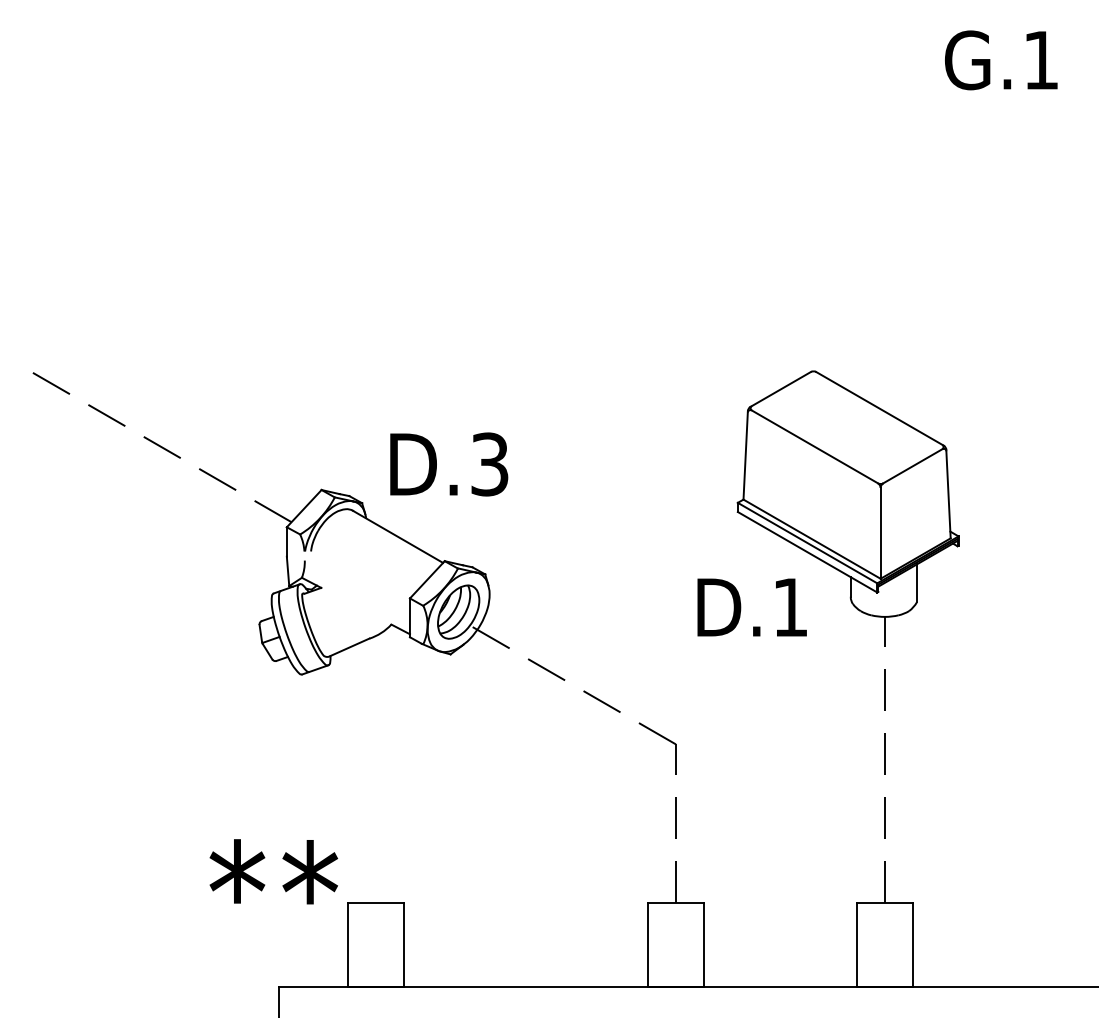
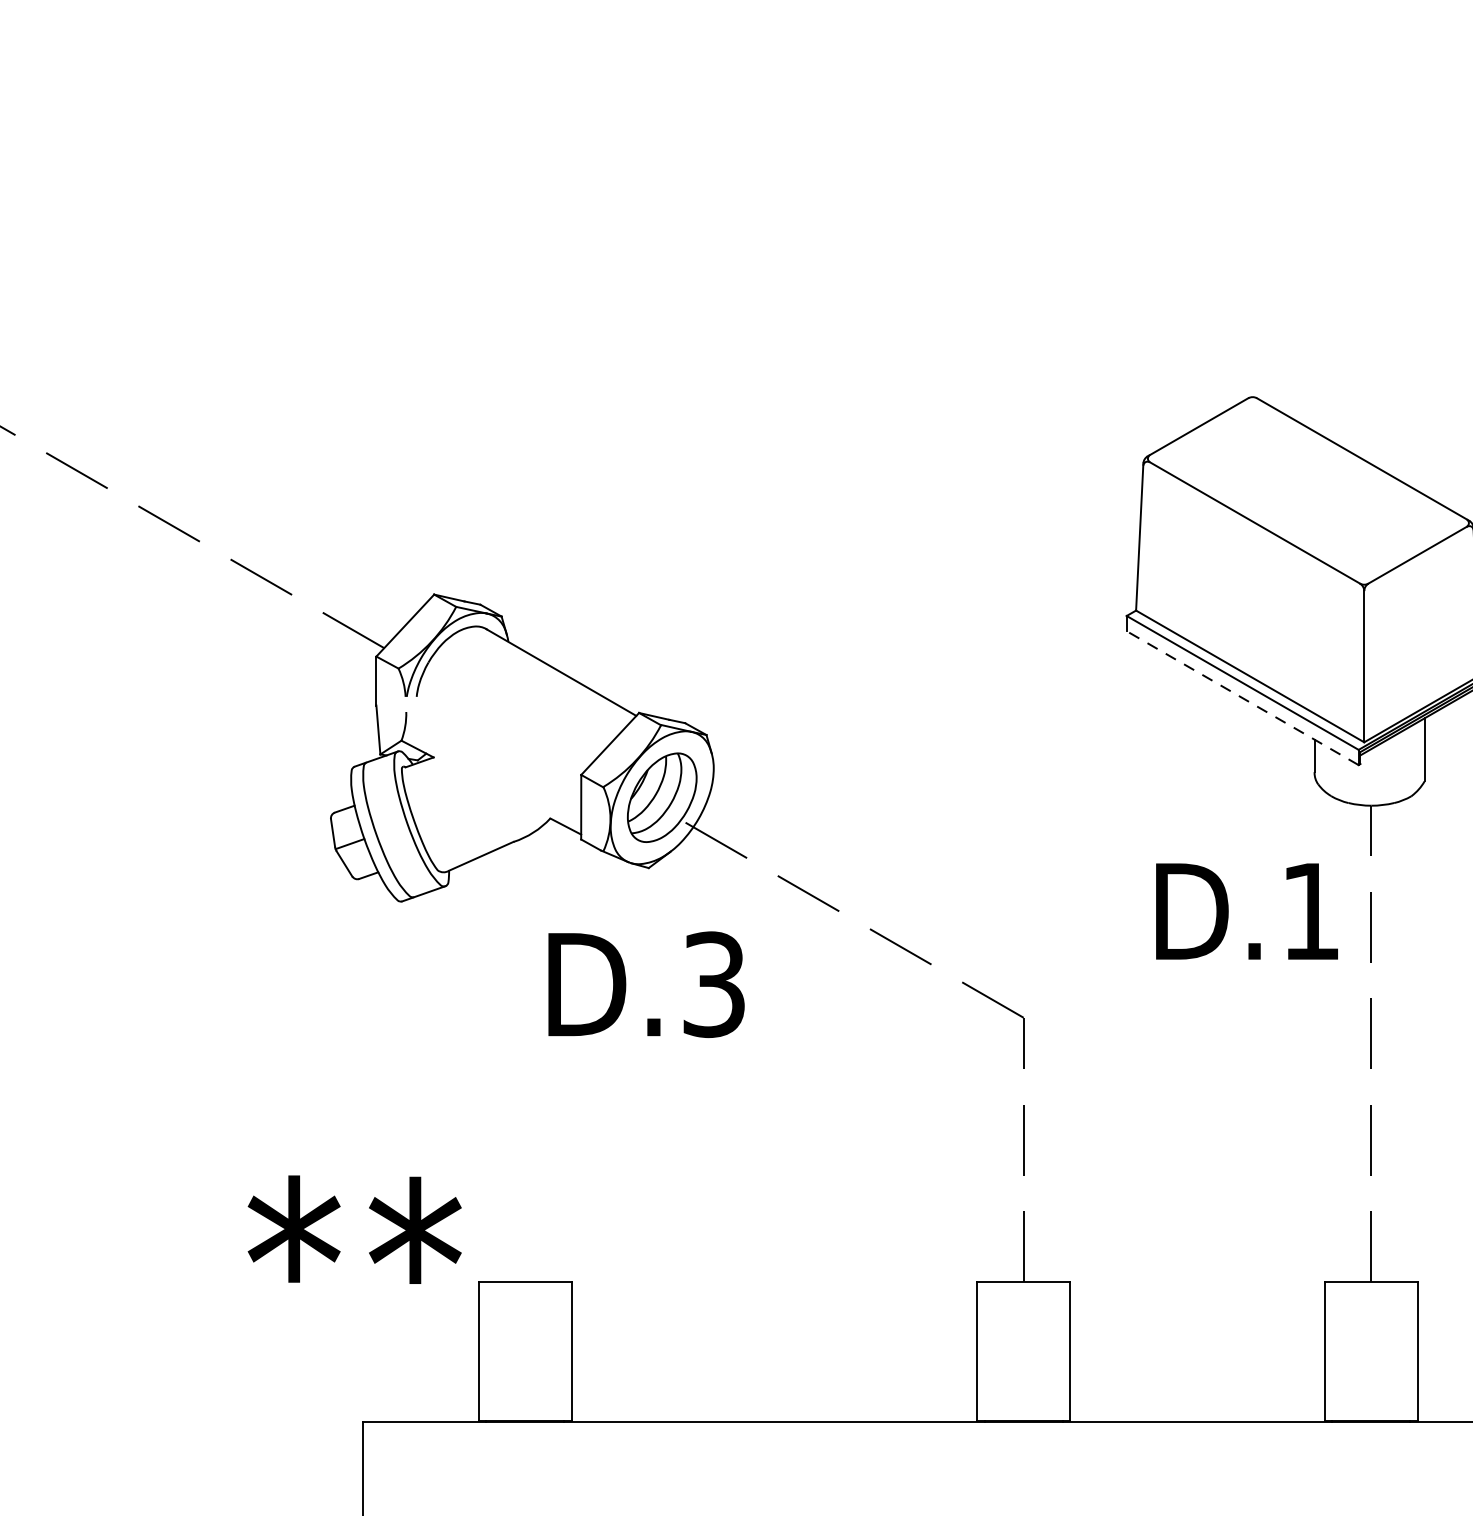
text: (449, 464) -> (646, 984), moved
line: (807, 552) -> (1242, 698), solid -> dashed
text: (751, 607) -> (1245, 911), moved

